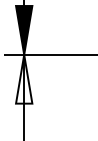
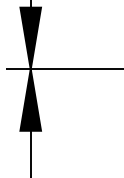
fill: (24, 78) -> (31, 99), added

